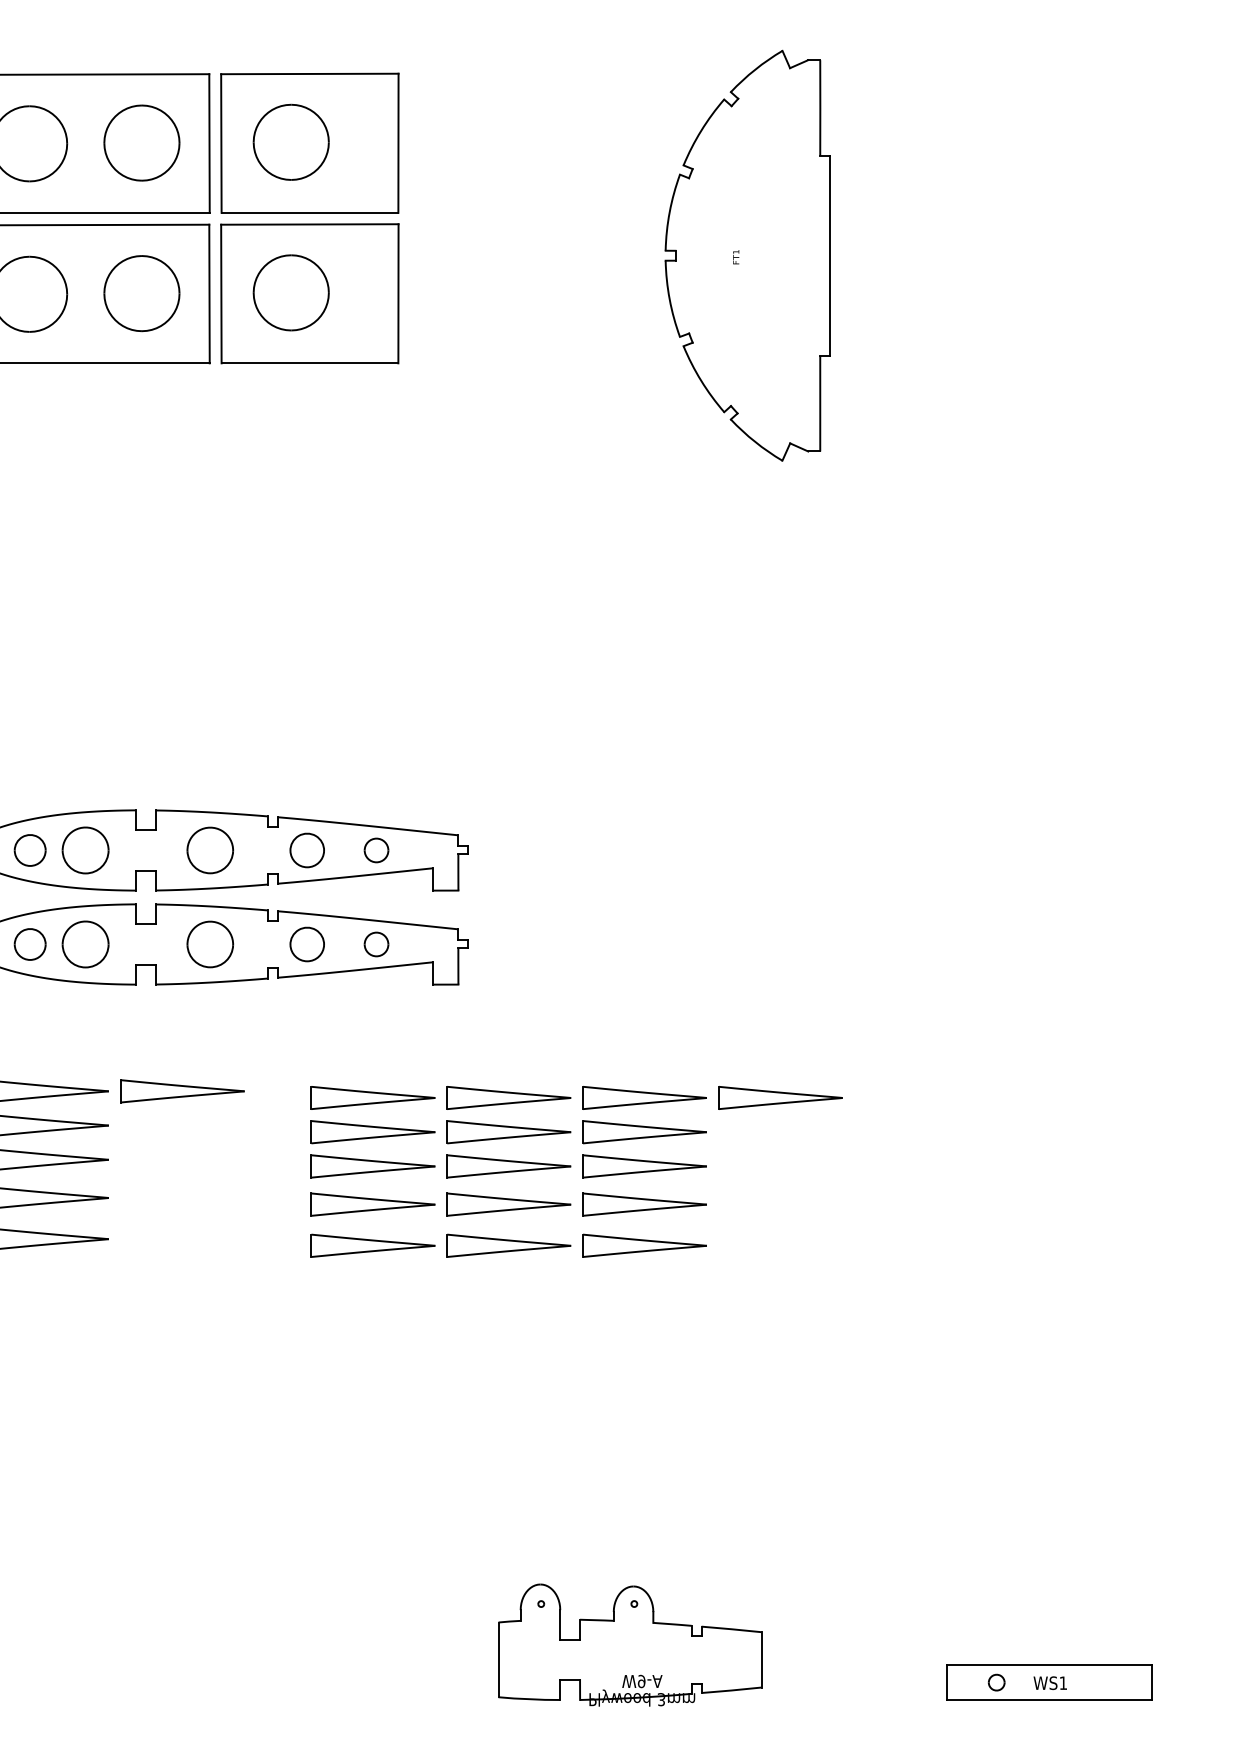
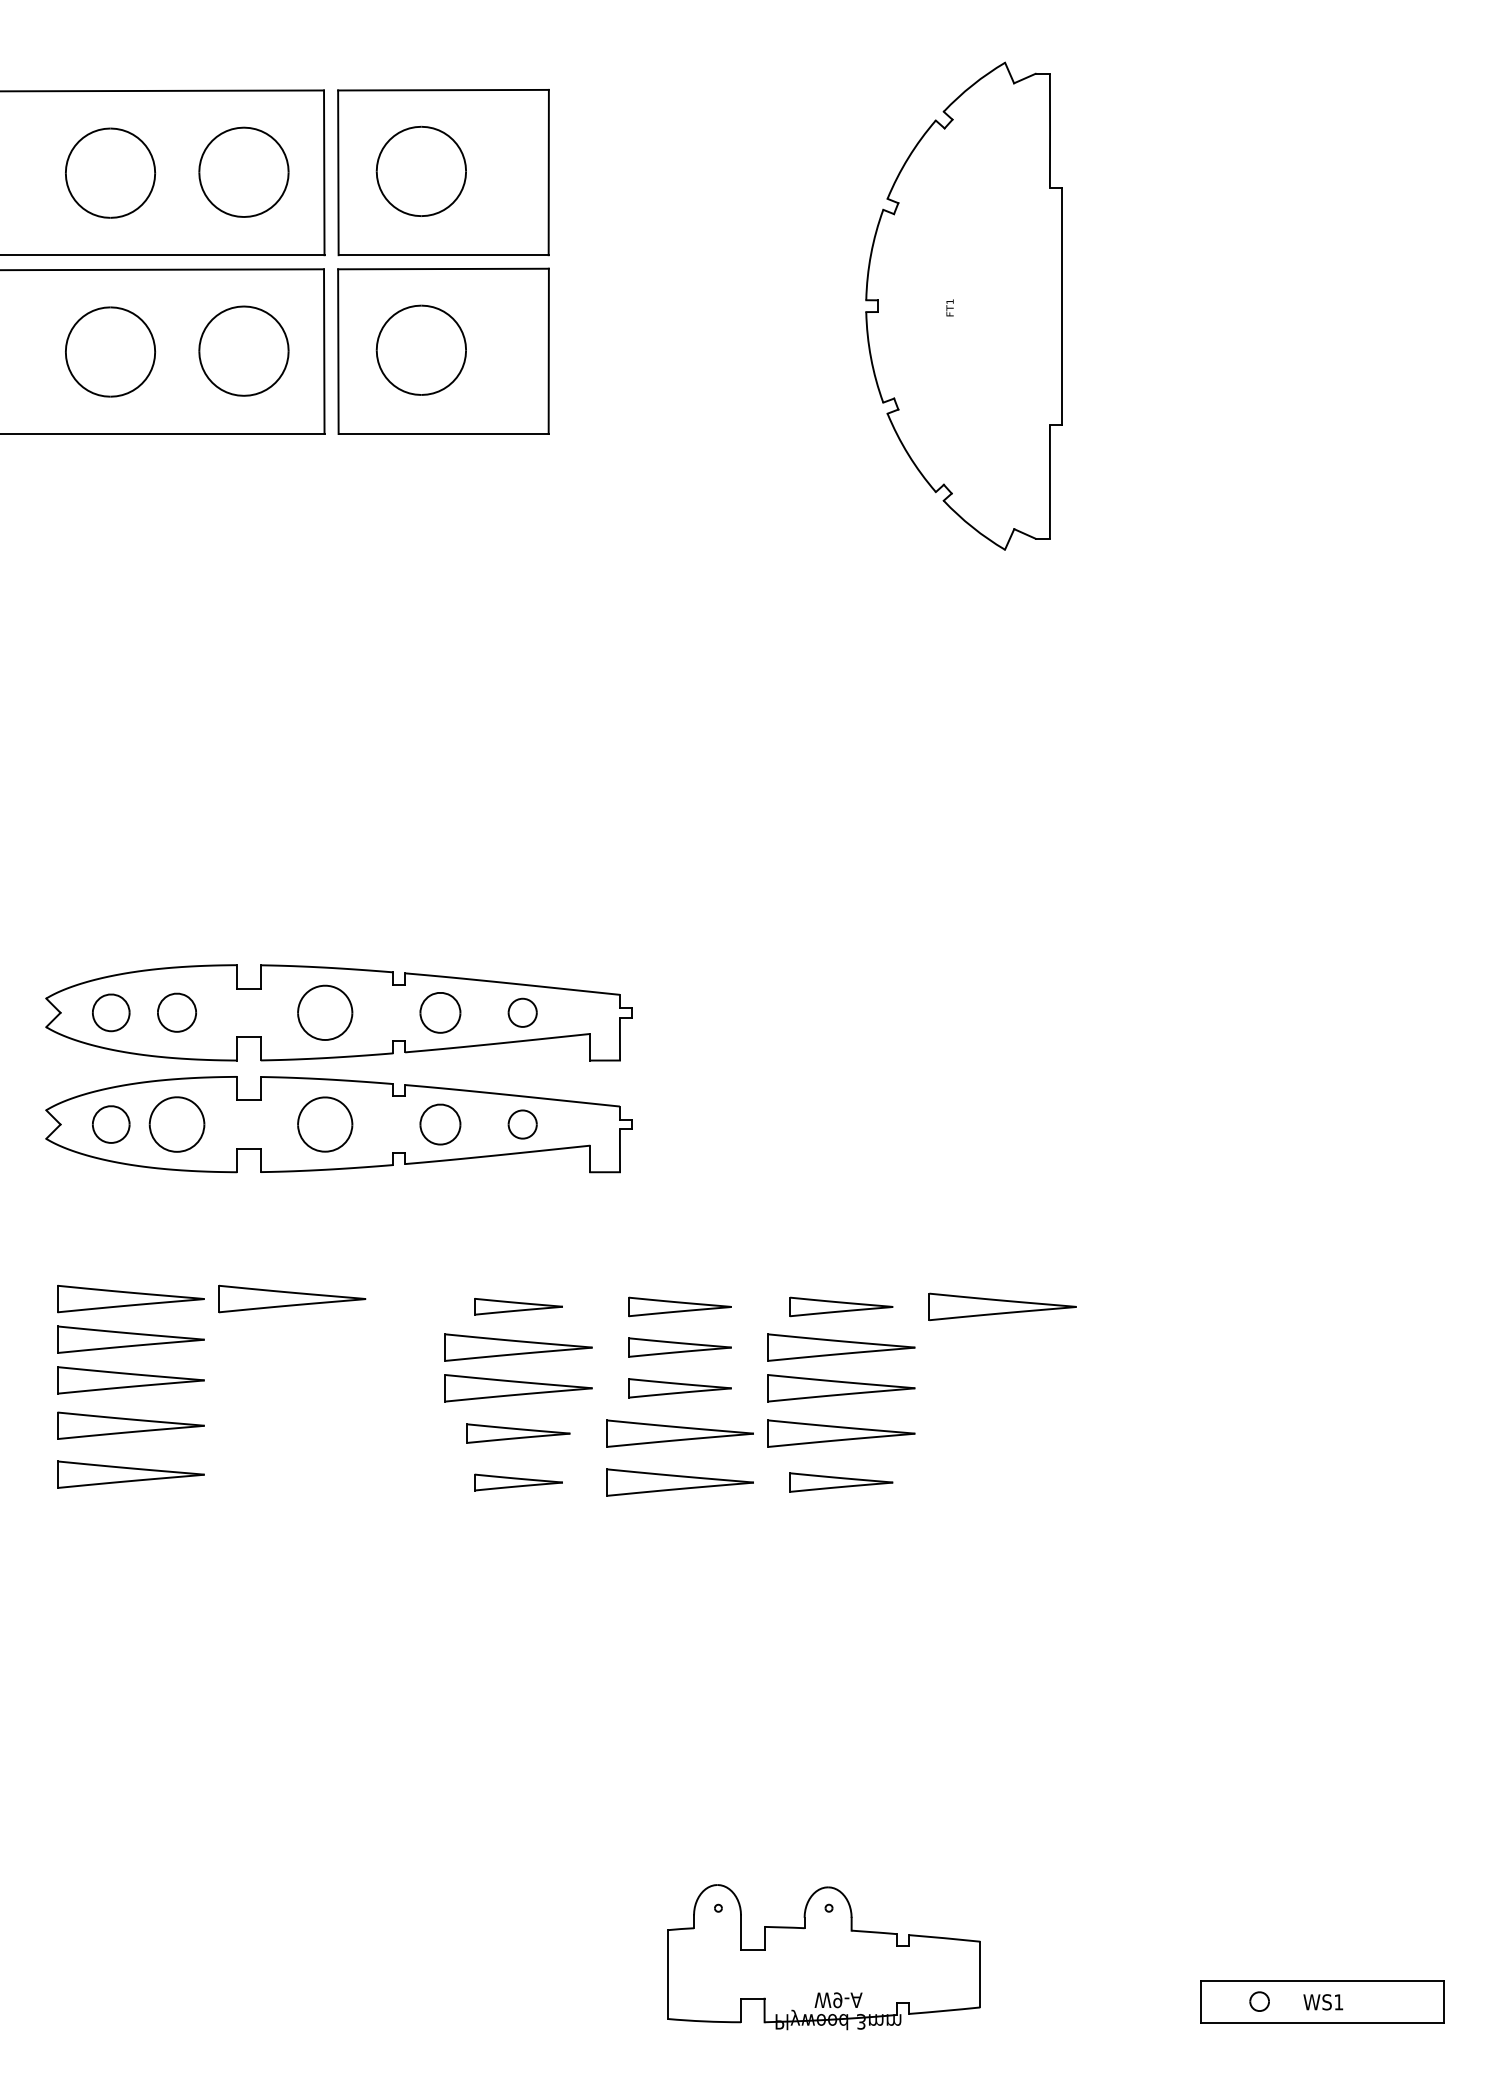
part: (85, 850) -> (176, 1012), size x0.7
part: (372, 1097) -> (518, 1306), size x0.6
part: (508, 1097) -> (679, 1306), size x0.7
part: (644, 1097) -> (841, 1306), size x0.7
part: (508, 1132) -> (679, 1347), size x0.7
part: (508, 1166) -> (679, 1388), size x0.7
part: (372, 1204) -> (518, 1433), size x0.7
part: (372, 1245) -> (518, 1482), size x0.6
part: (644, 1245) -> (841, 1482), size x0.7

